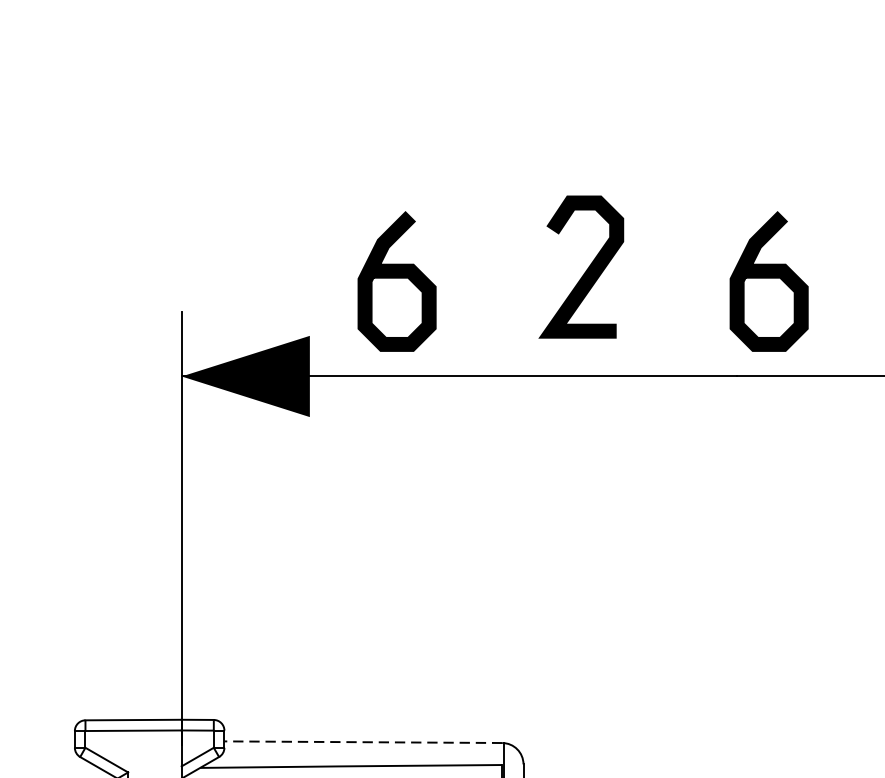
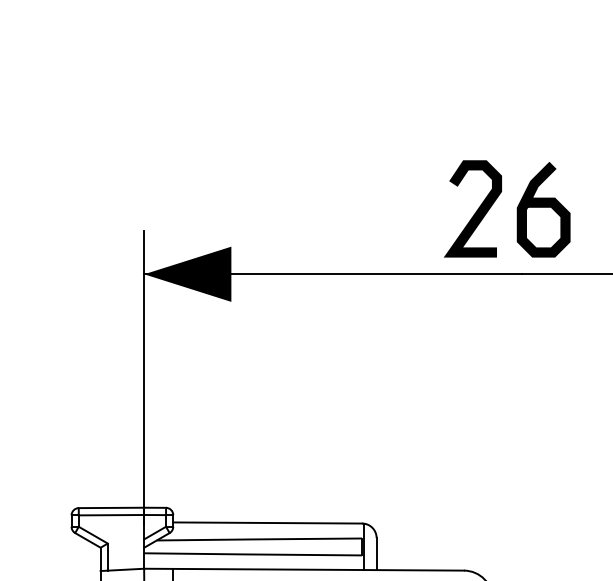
curve: (585, 270) -> (475, 211), moved
curve: (396, 278) -> (290, 207), removed
line: (362, 741) -> (267, 522), dashed -> solid

